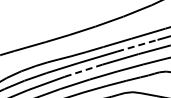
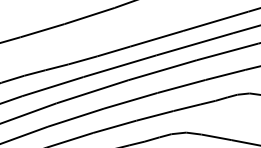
line: (137, 45) -> (194, 43), dashed -> solid
line: (83, 70) -> (92, 91), dashed -> solid

